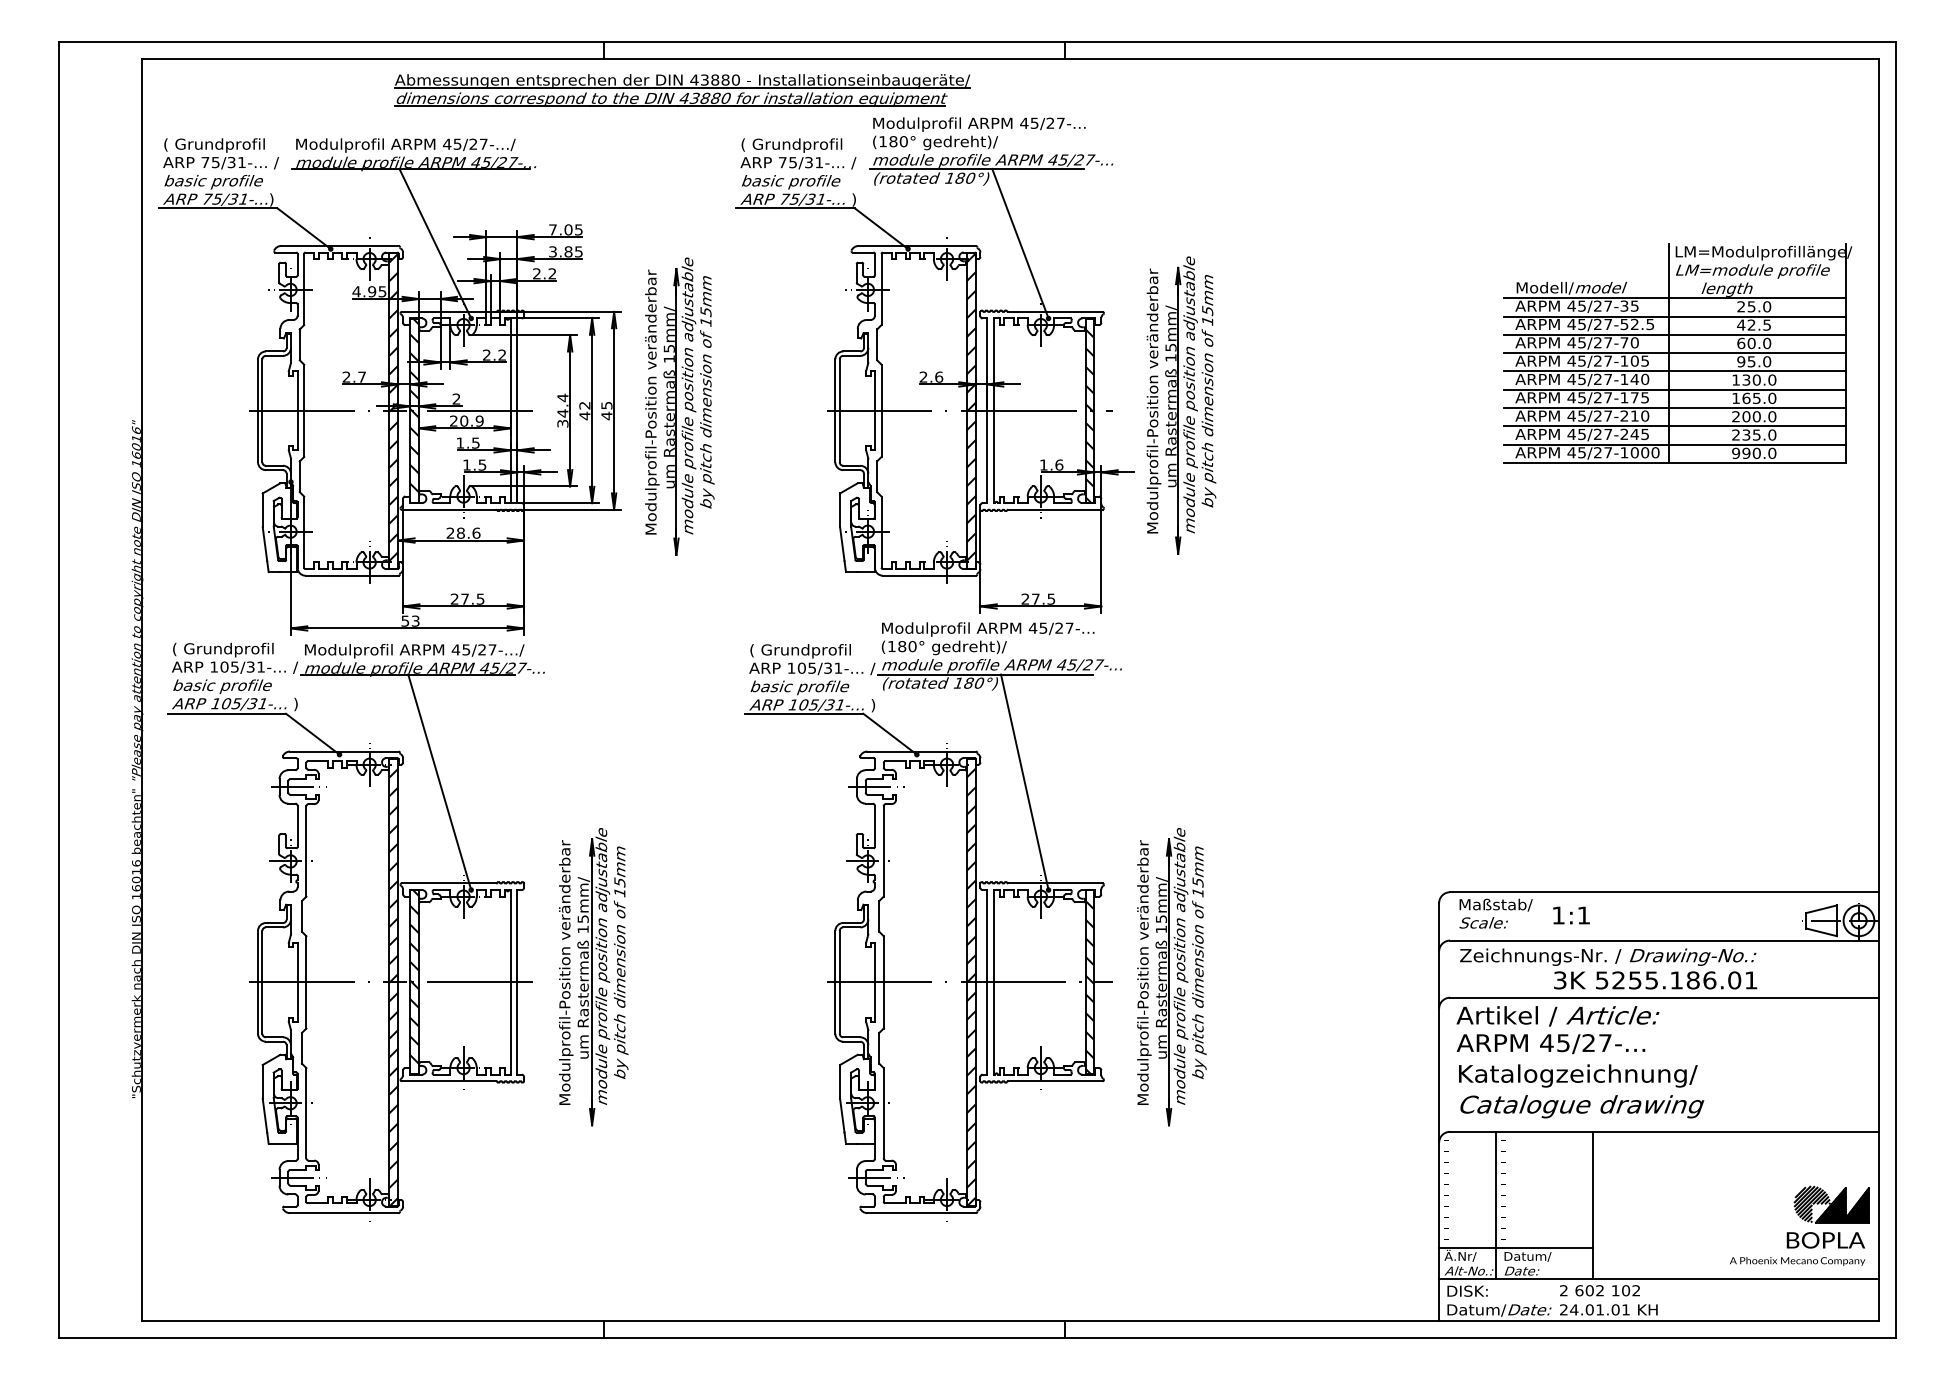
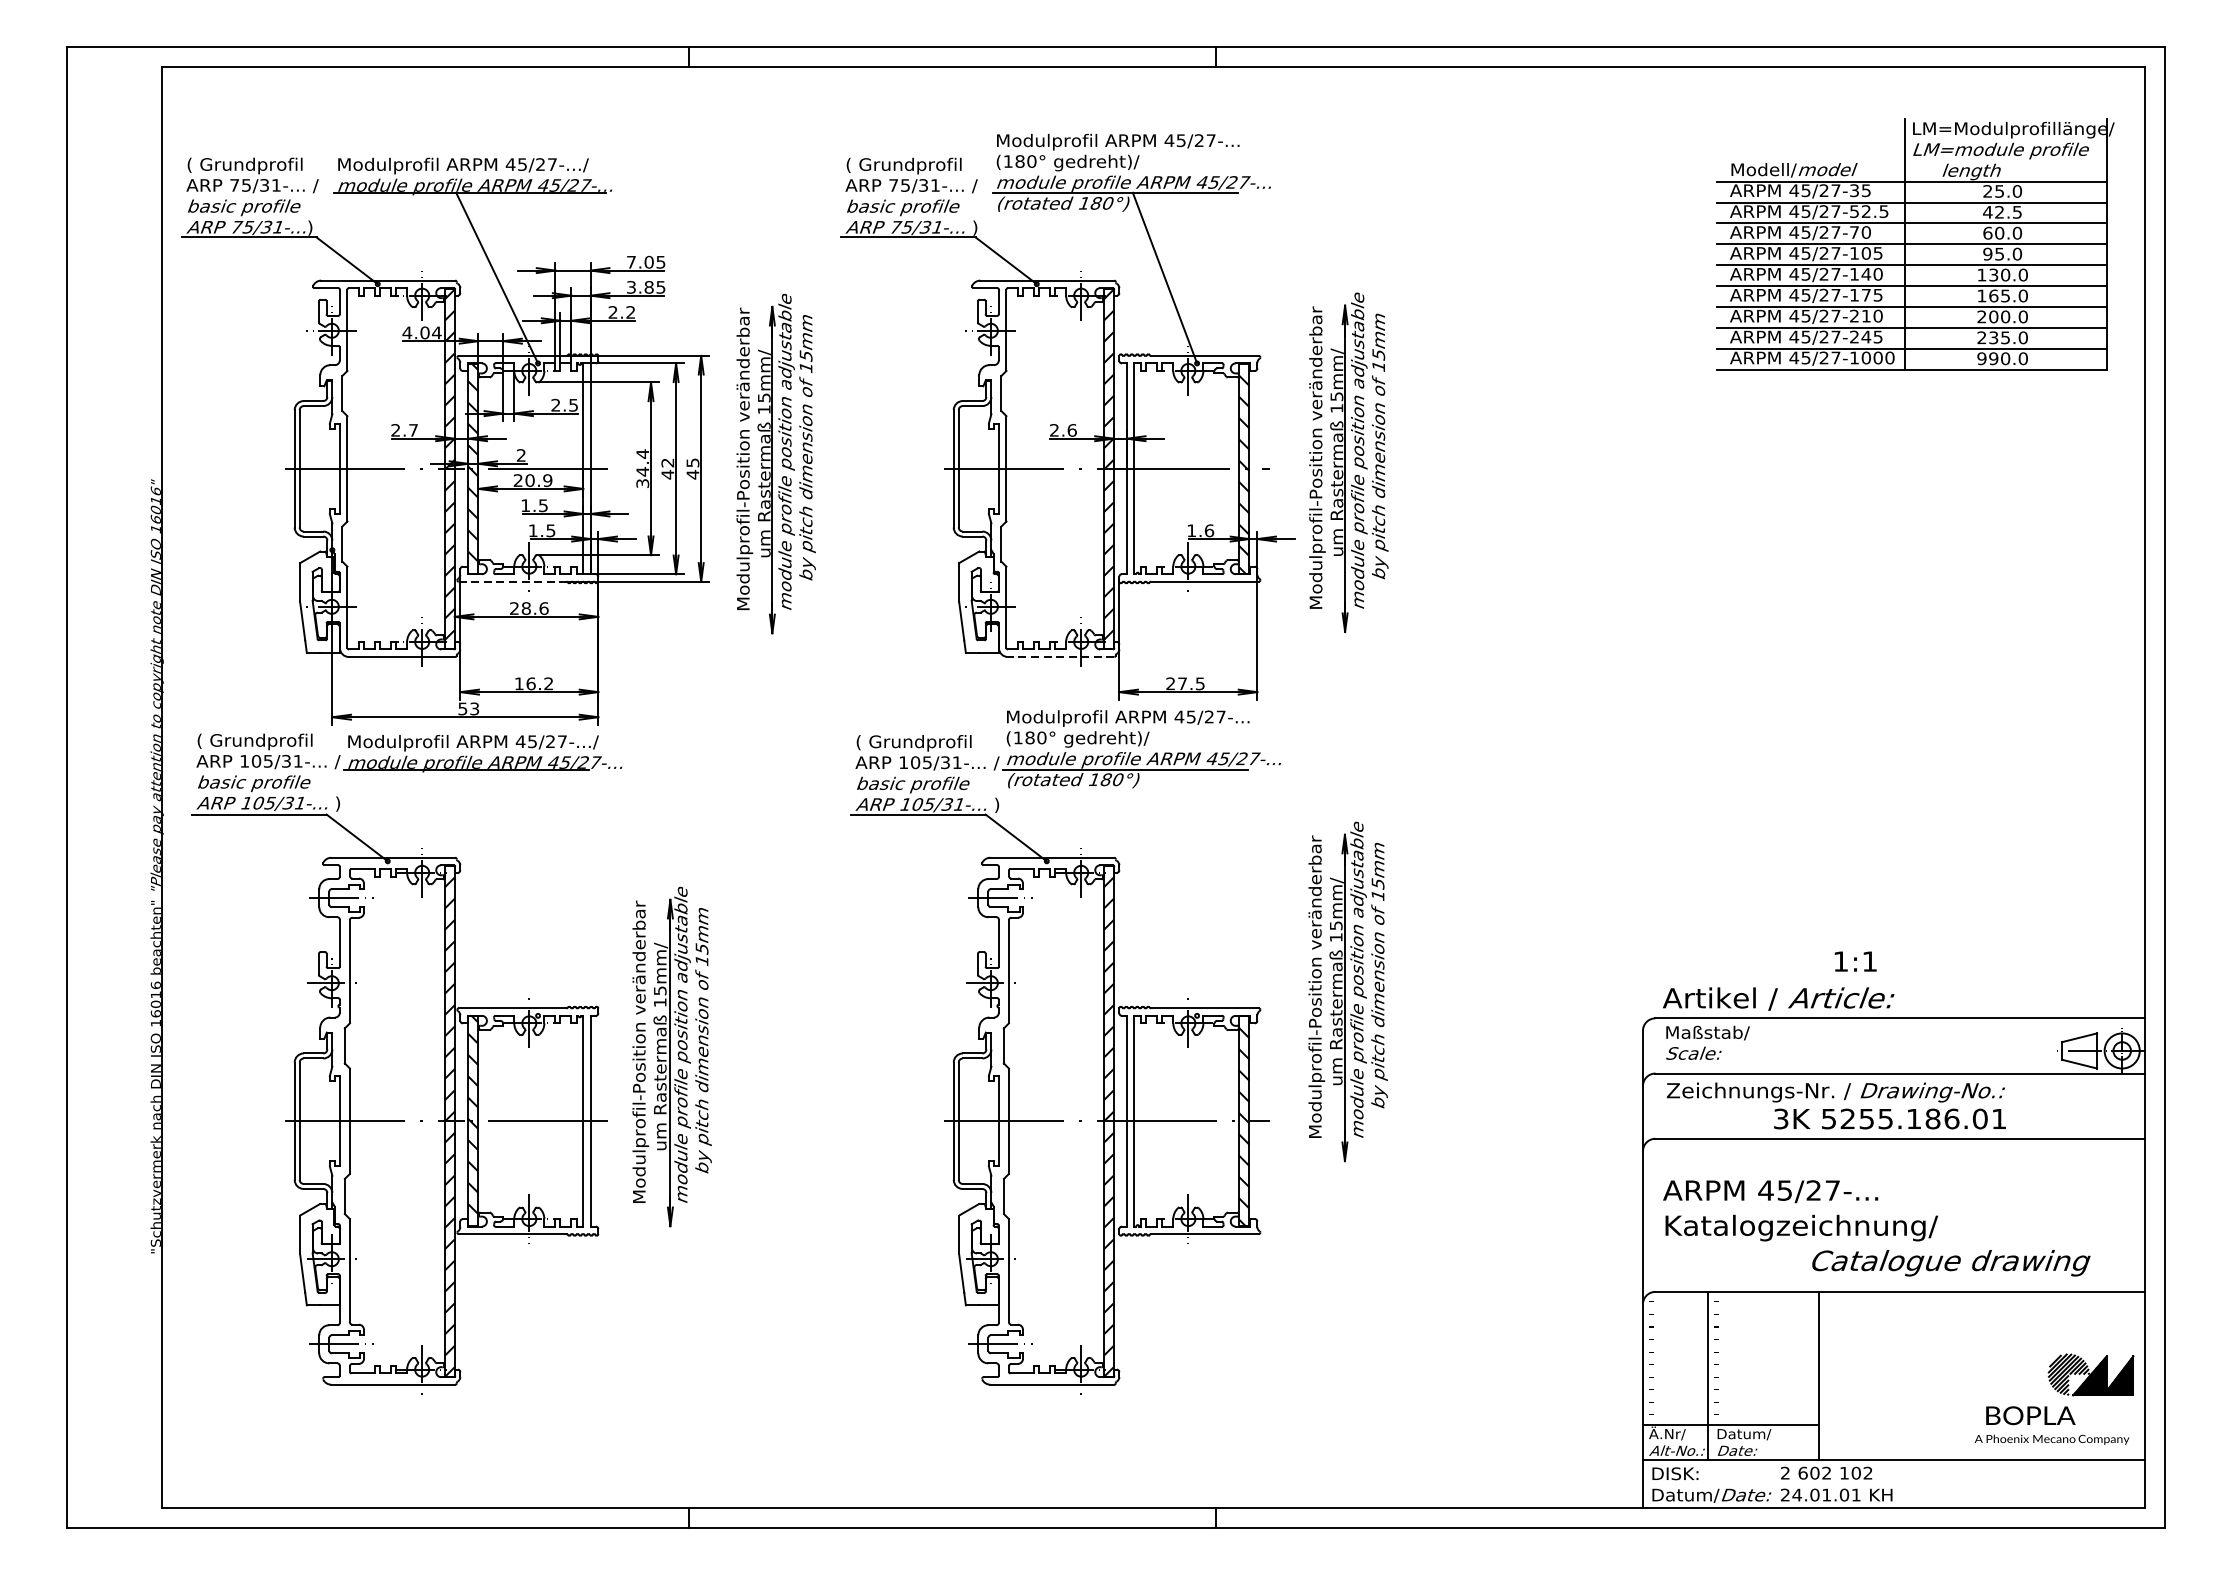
part: (682, 90) -> (779, 103), removed
text: (377, 291) -> (431, 332), 4.95 -> 4.04
part: (1677, 353) -> (1915, 244), moved
text: (502, 354) -> (573, 404), 2.2 -> 2.5
line: (449, 509) -> (513, 581), solid -> dashed
line: (929, 575) -> (1061, 656), solid -> dashed
text: (467, 598) -> (533, 683), 27.5 -> 16.2
line: (439, 782) -> (501, 893), removed
line: (1024, 782) -> (1169, 893), removed
text: (1571, 915) -> (1855, 961), moved
part: (593, 977) -> (671, 1057), moved
part: (1171, 977) -> (1347, 992), moved
text: (1557, 1016) -> (1778, 999), moved
text: (1582, 1106) -> (1951, 1262), moved
text: (1825, 1240) -> (2030, 1415), moved

